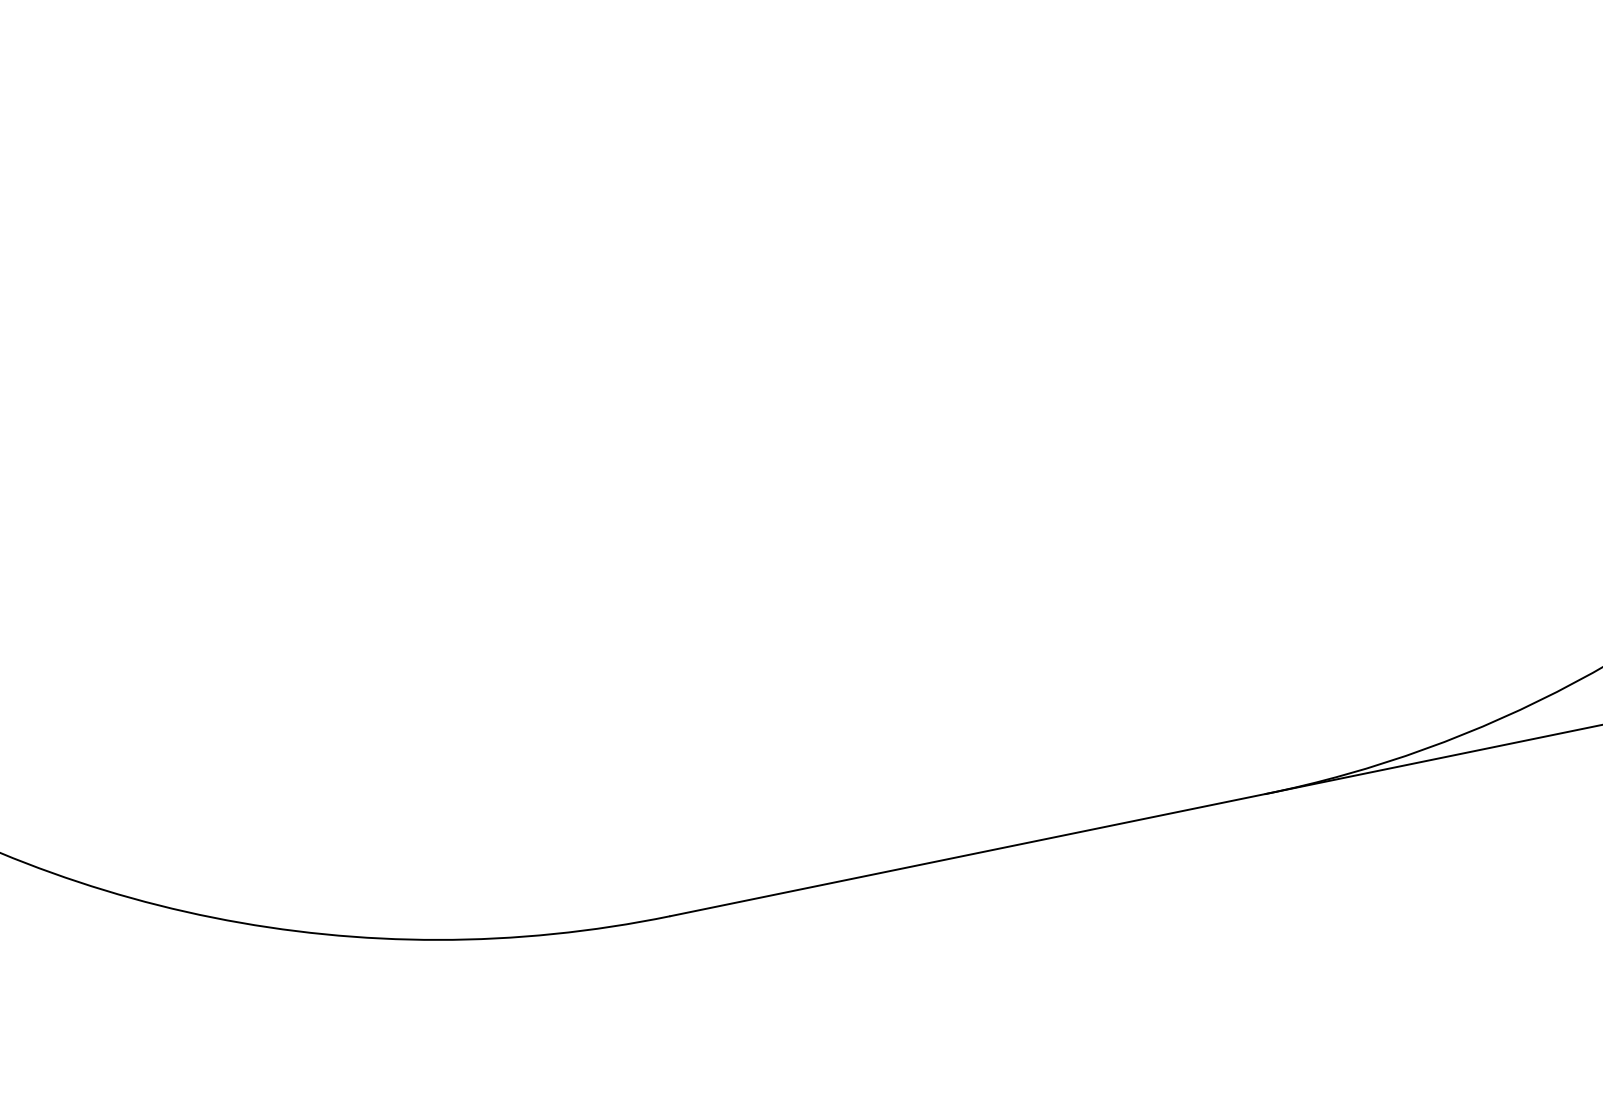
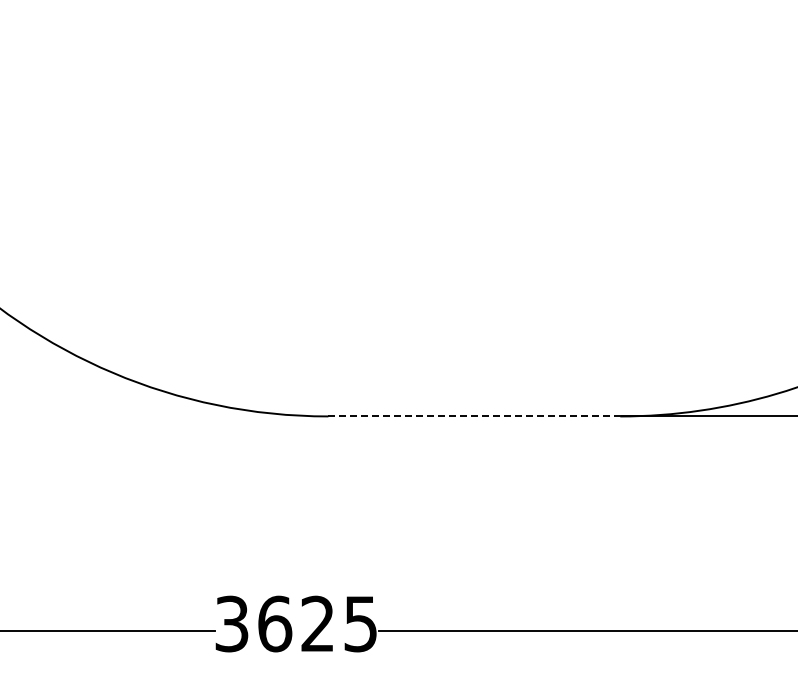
line: (968, 855) -> (474, 416), solid -> dashed

